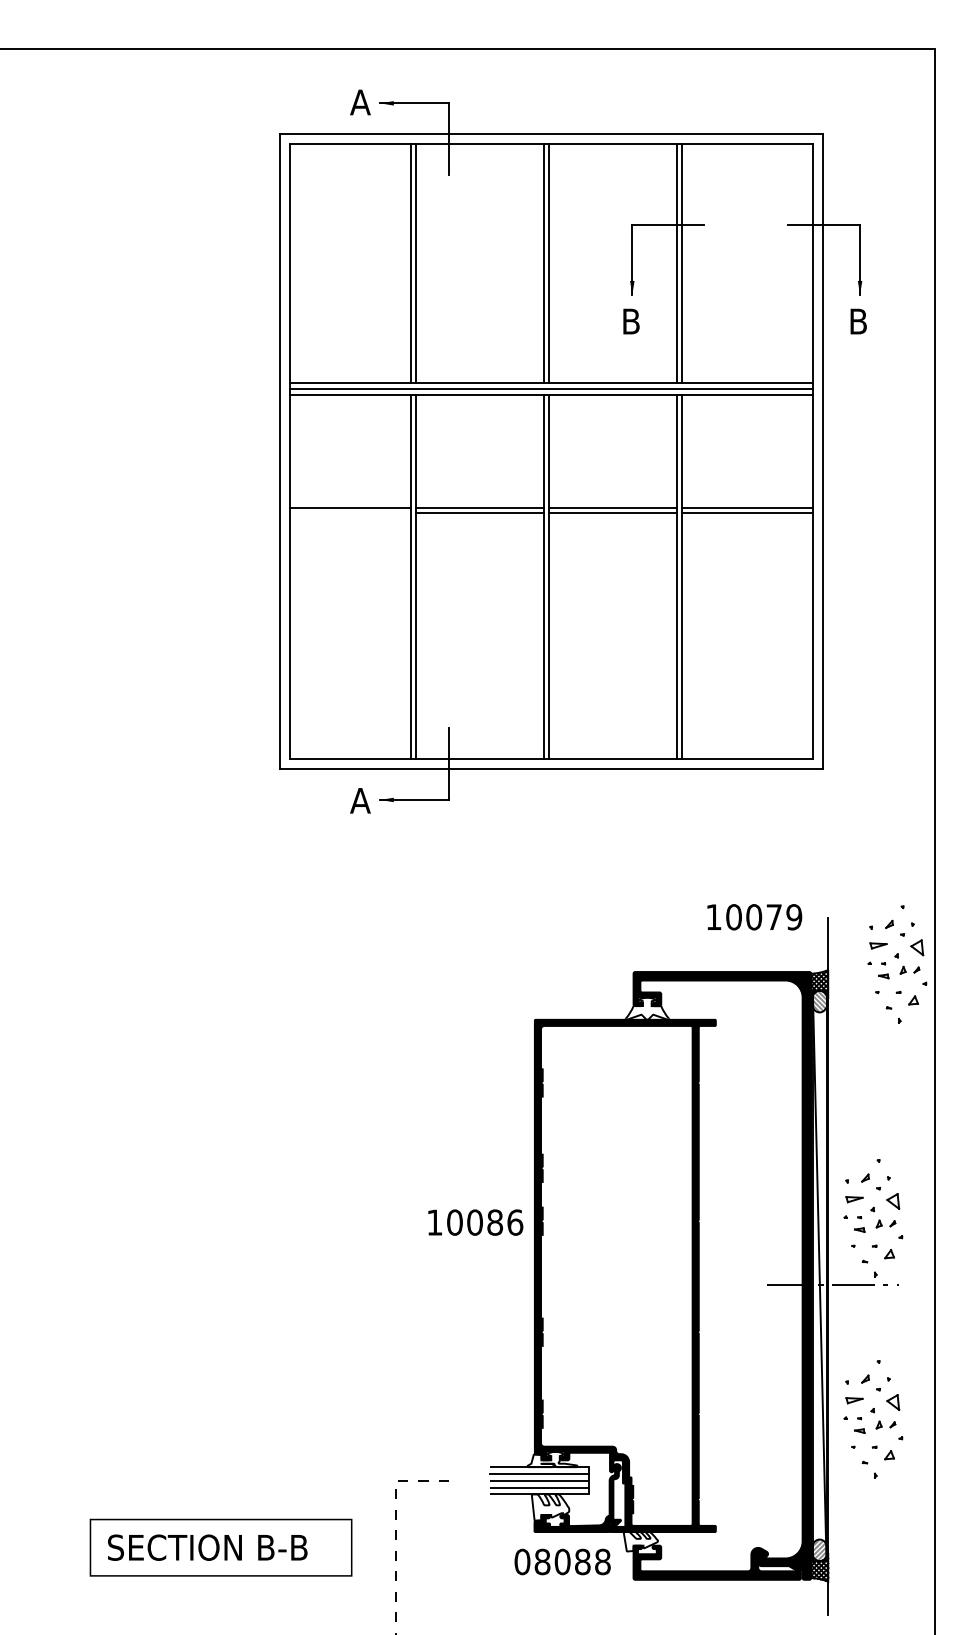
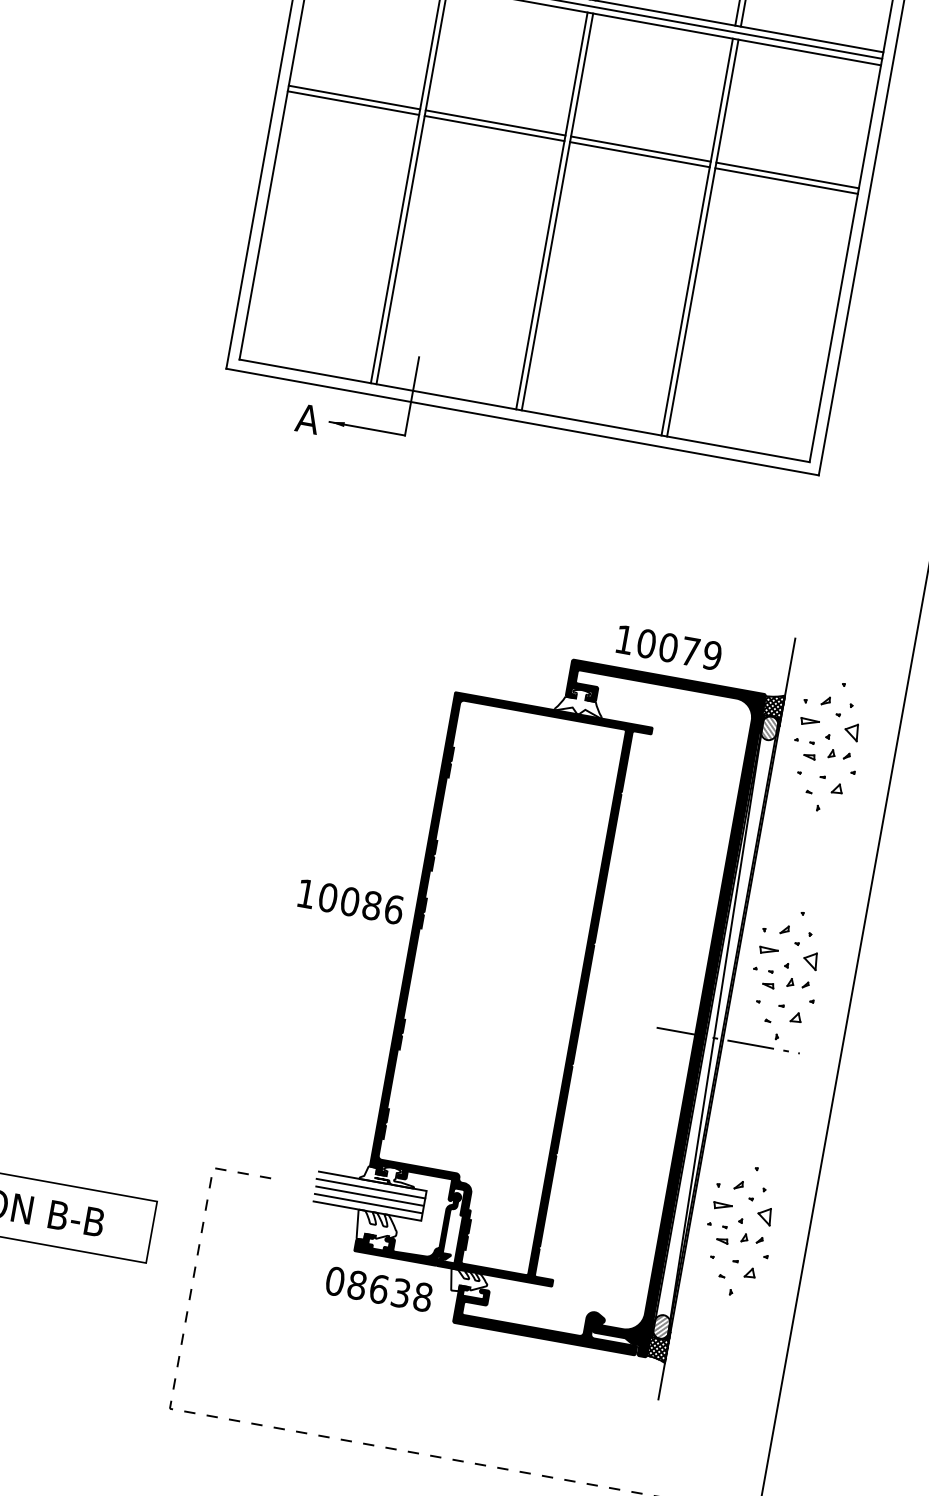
line: (350, 513) -> (353, 103), added
text: (754, 917) -> (668, 648), moved
part: (897, 964) -> (826, 746), moved
part: (873, 1419) -> (739, 1230), moved
text: (572, 1561) -> (389, 1290), 08088 -> 08638

